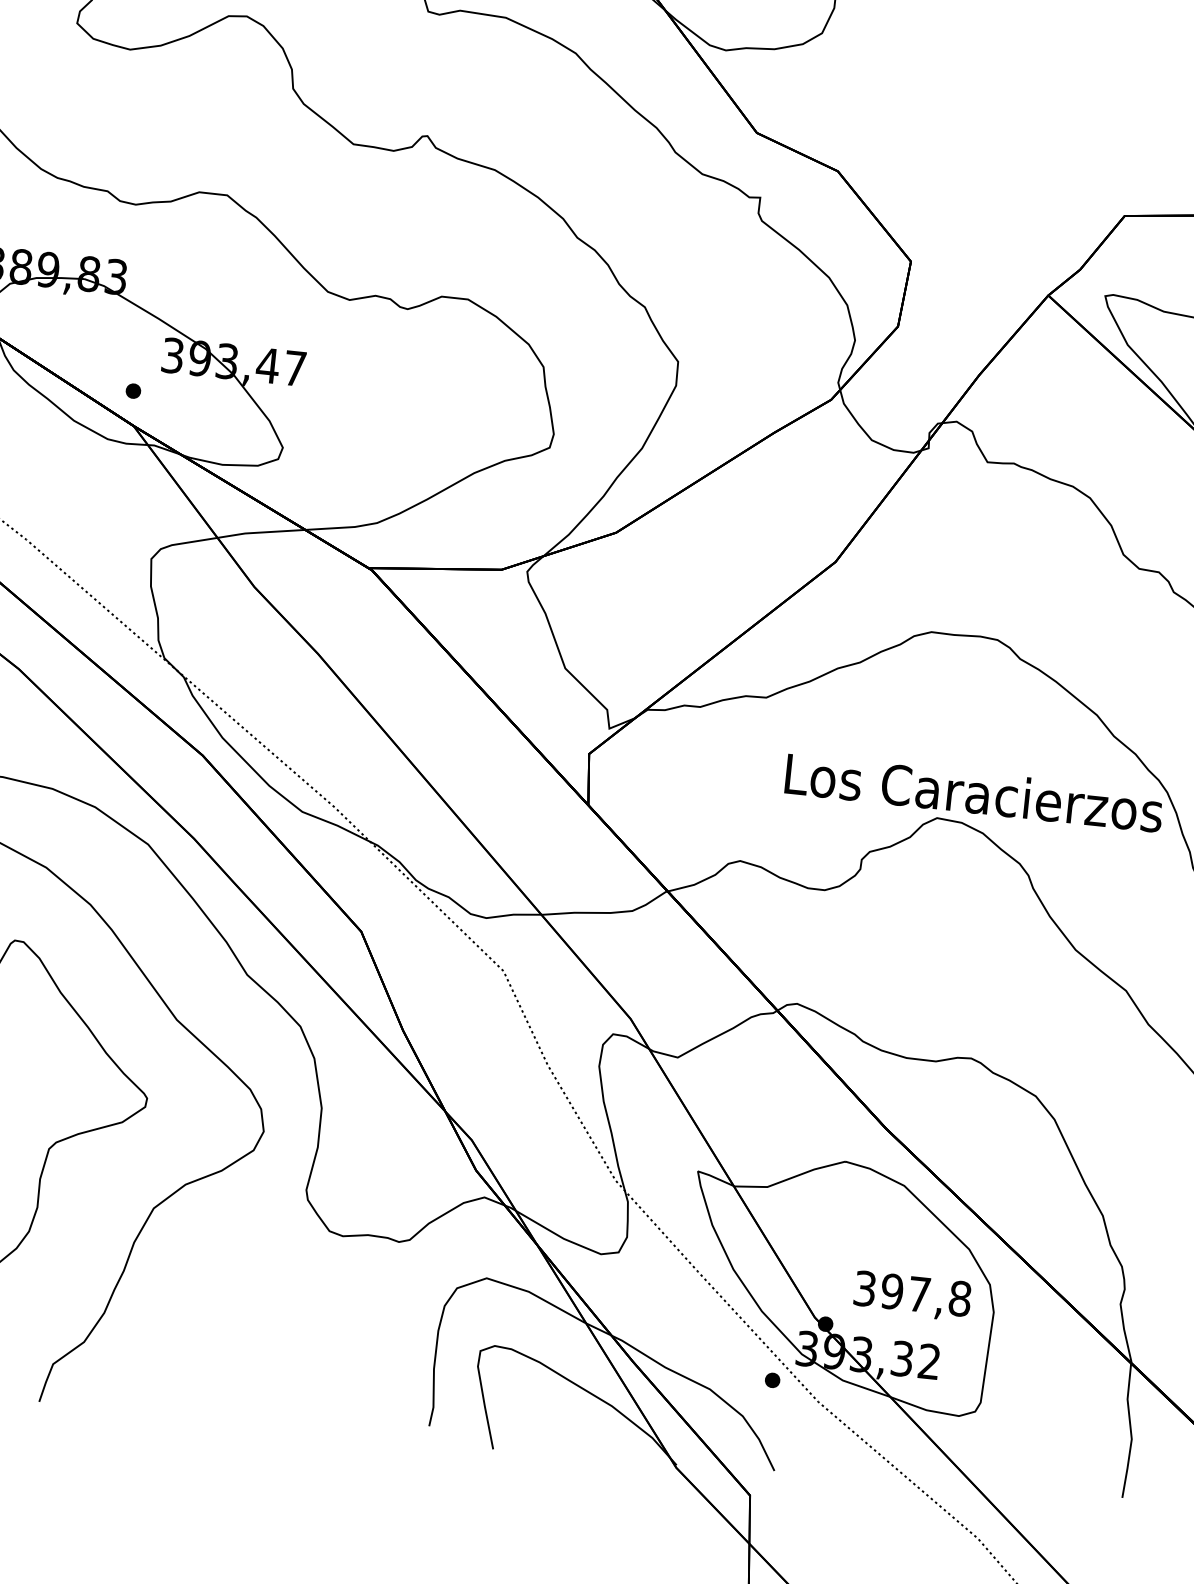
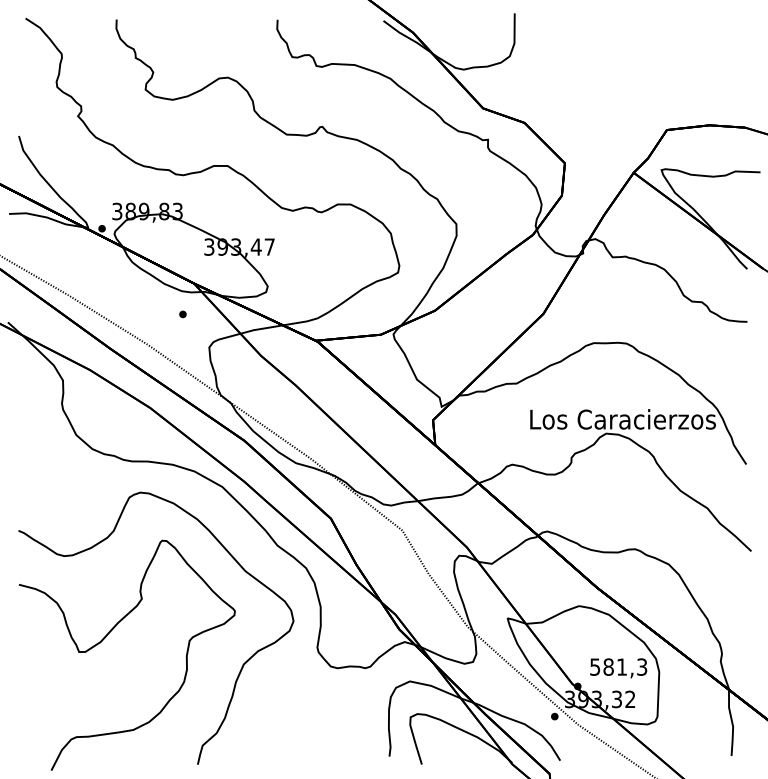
part: (132, 391) -> (182, 314), moved
text: (912, 1292) -> (618, 666), 397,8 -> 581,3

